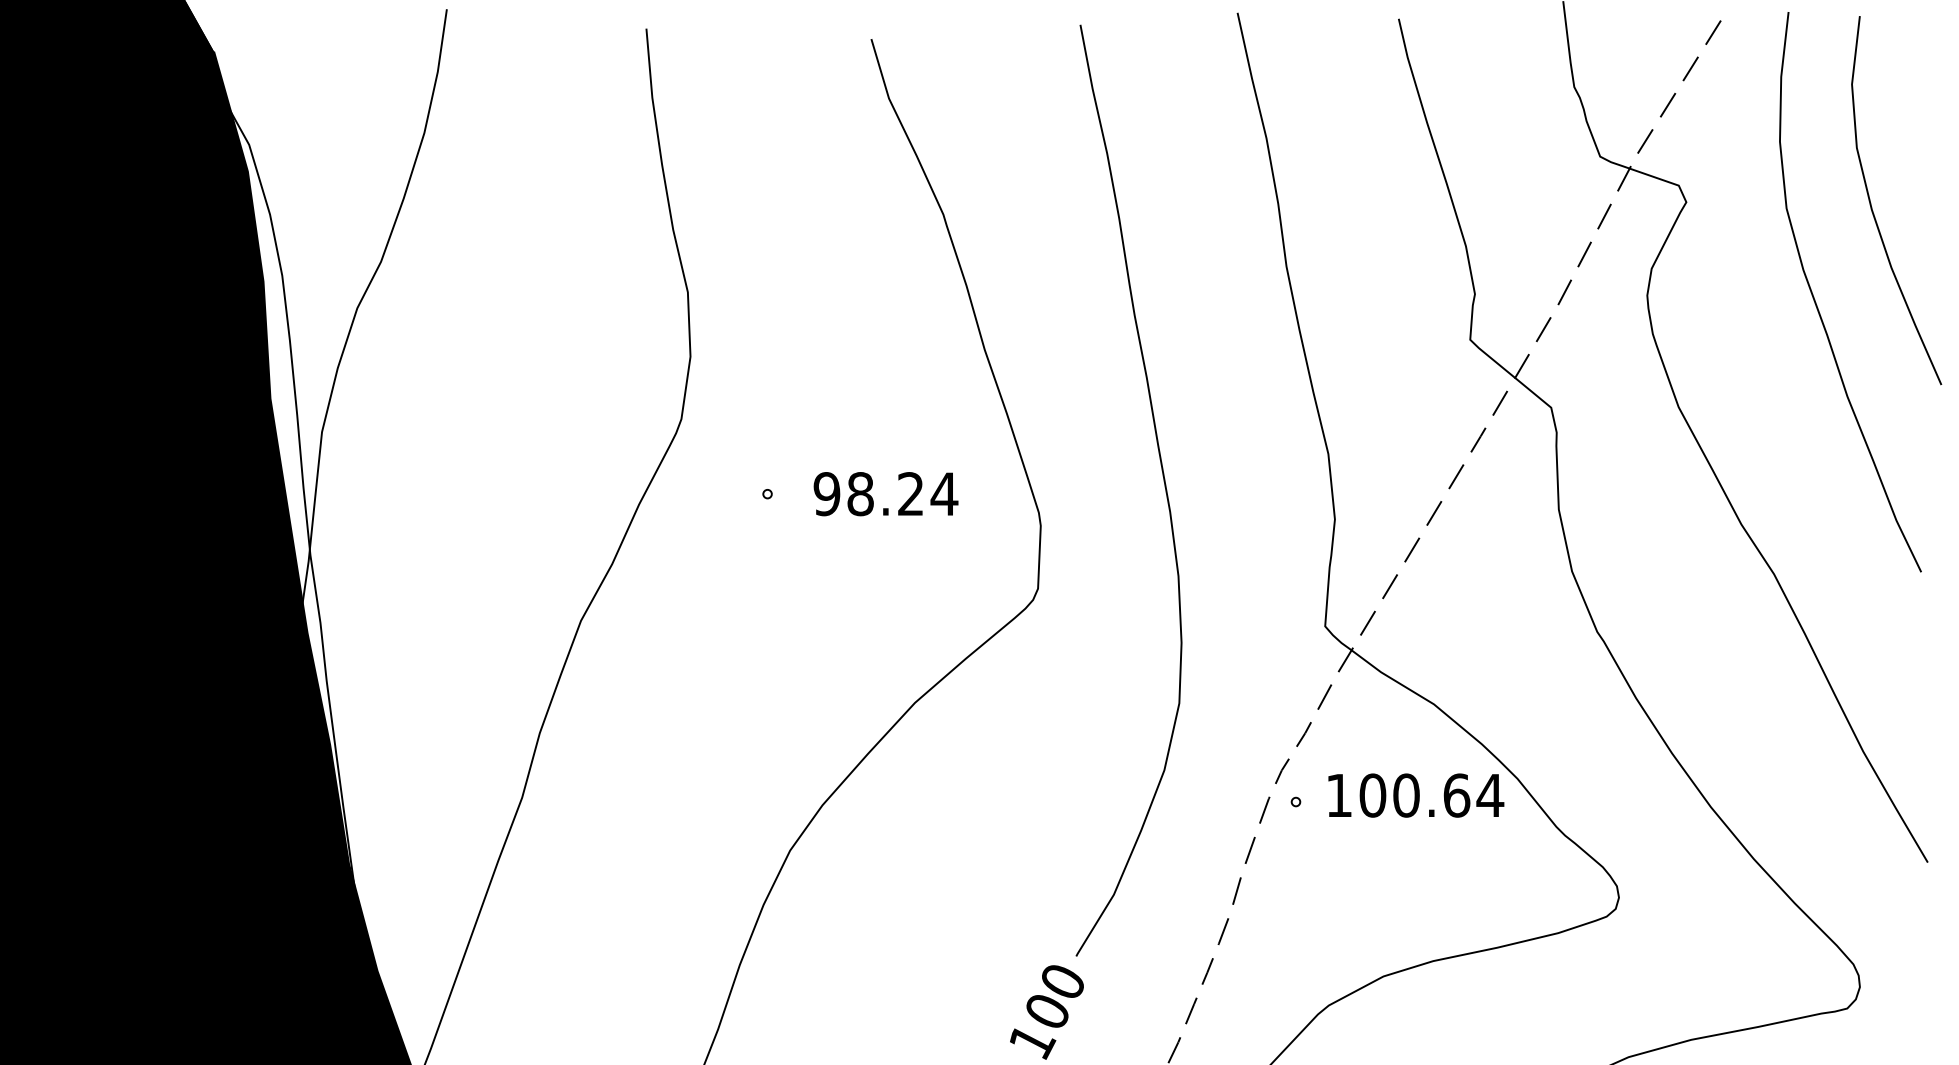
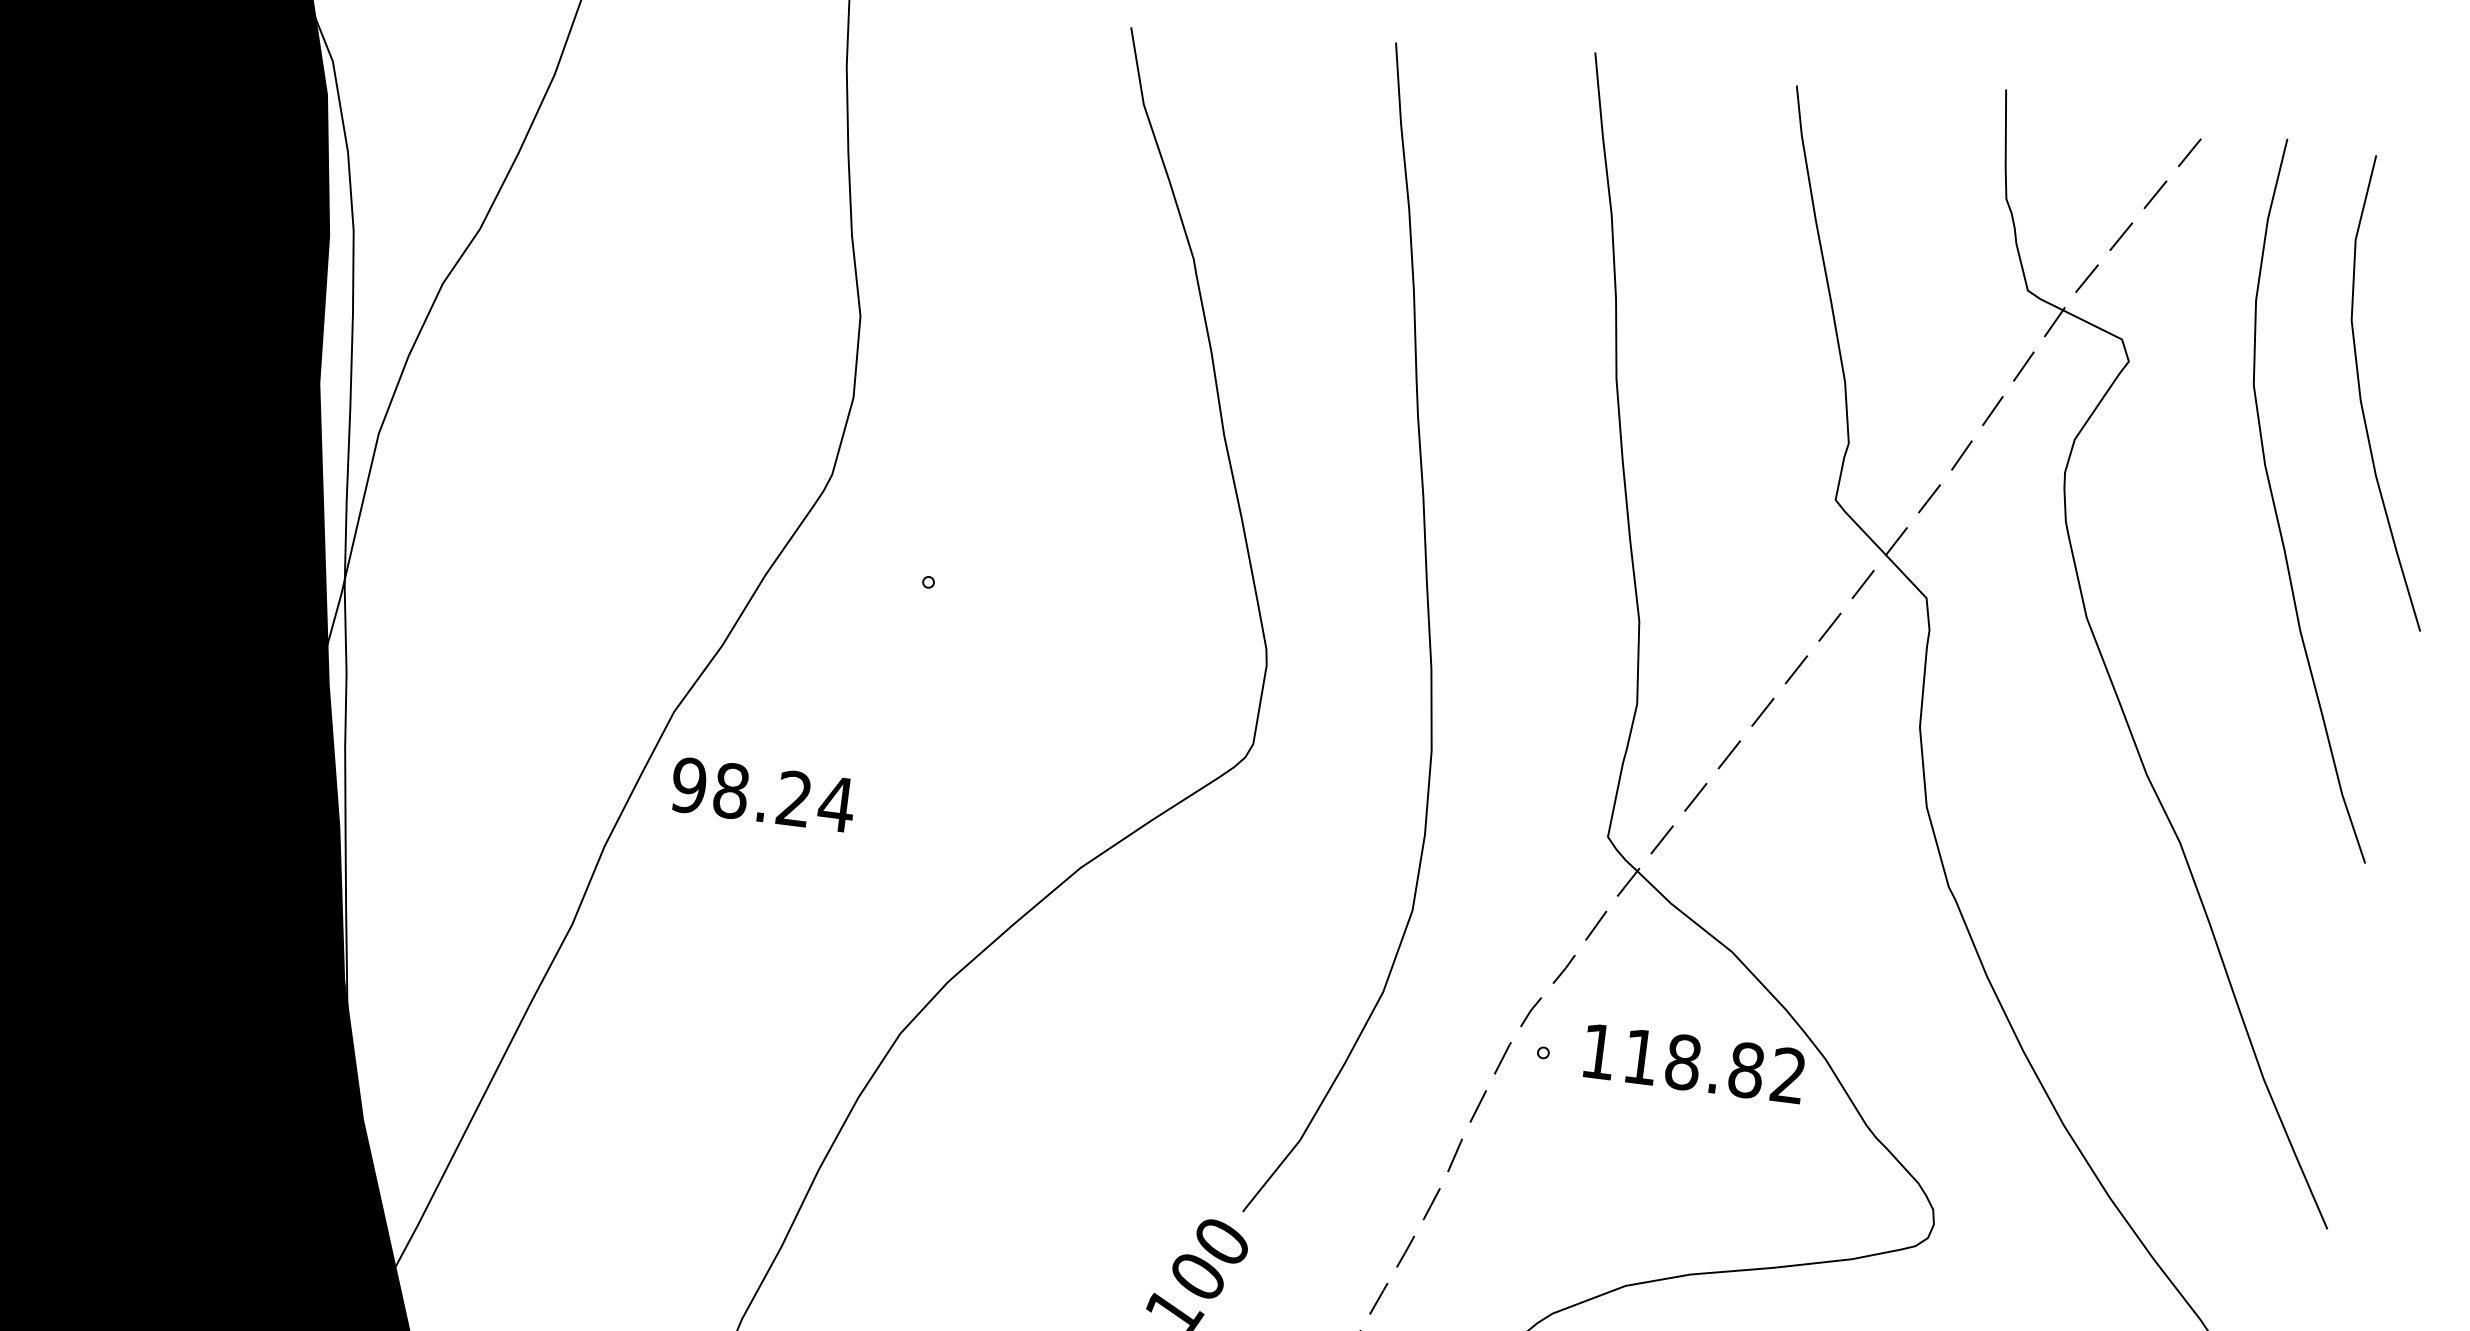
text: (885, 494) -> (762, 795), moved
text: (1431, 795) -> (1714, 1066), 100.64 -> 118.82

